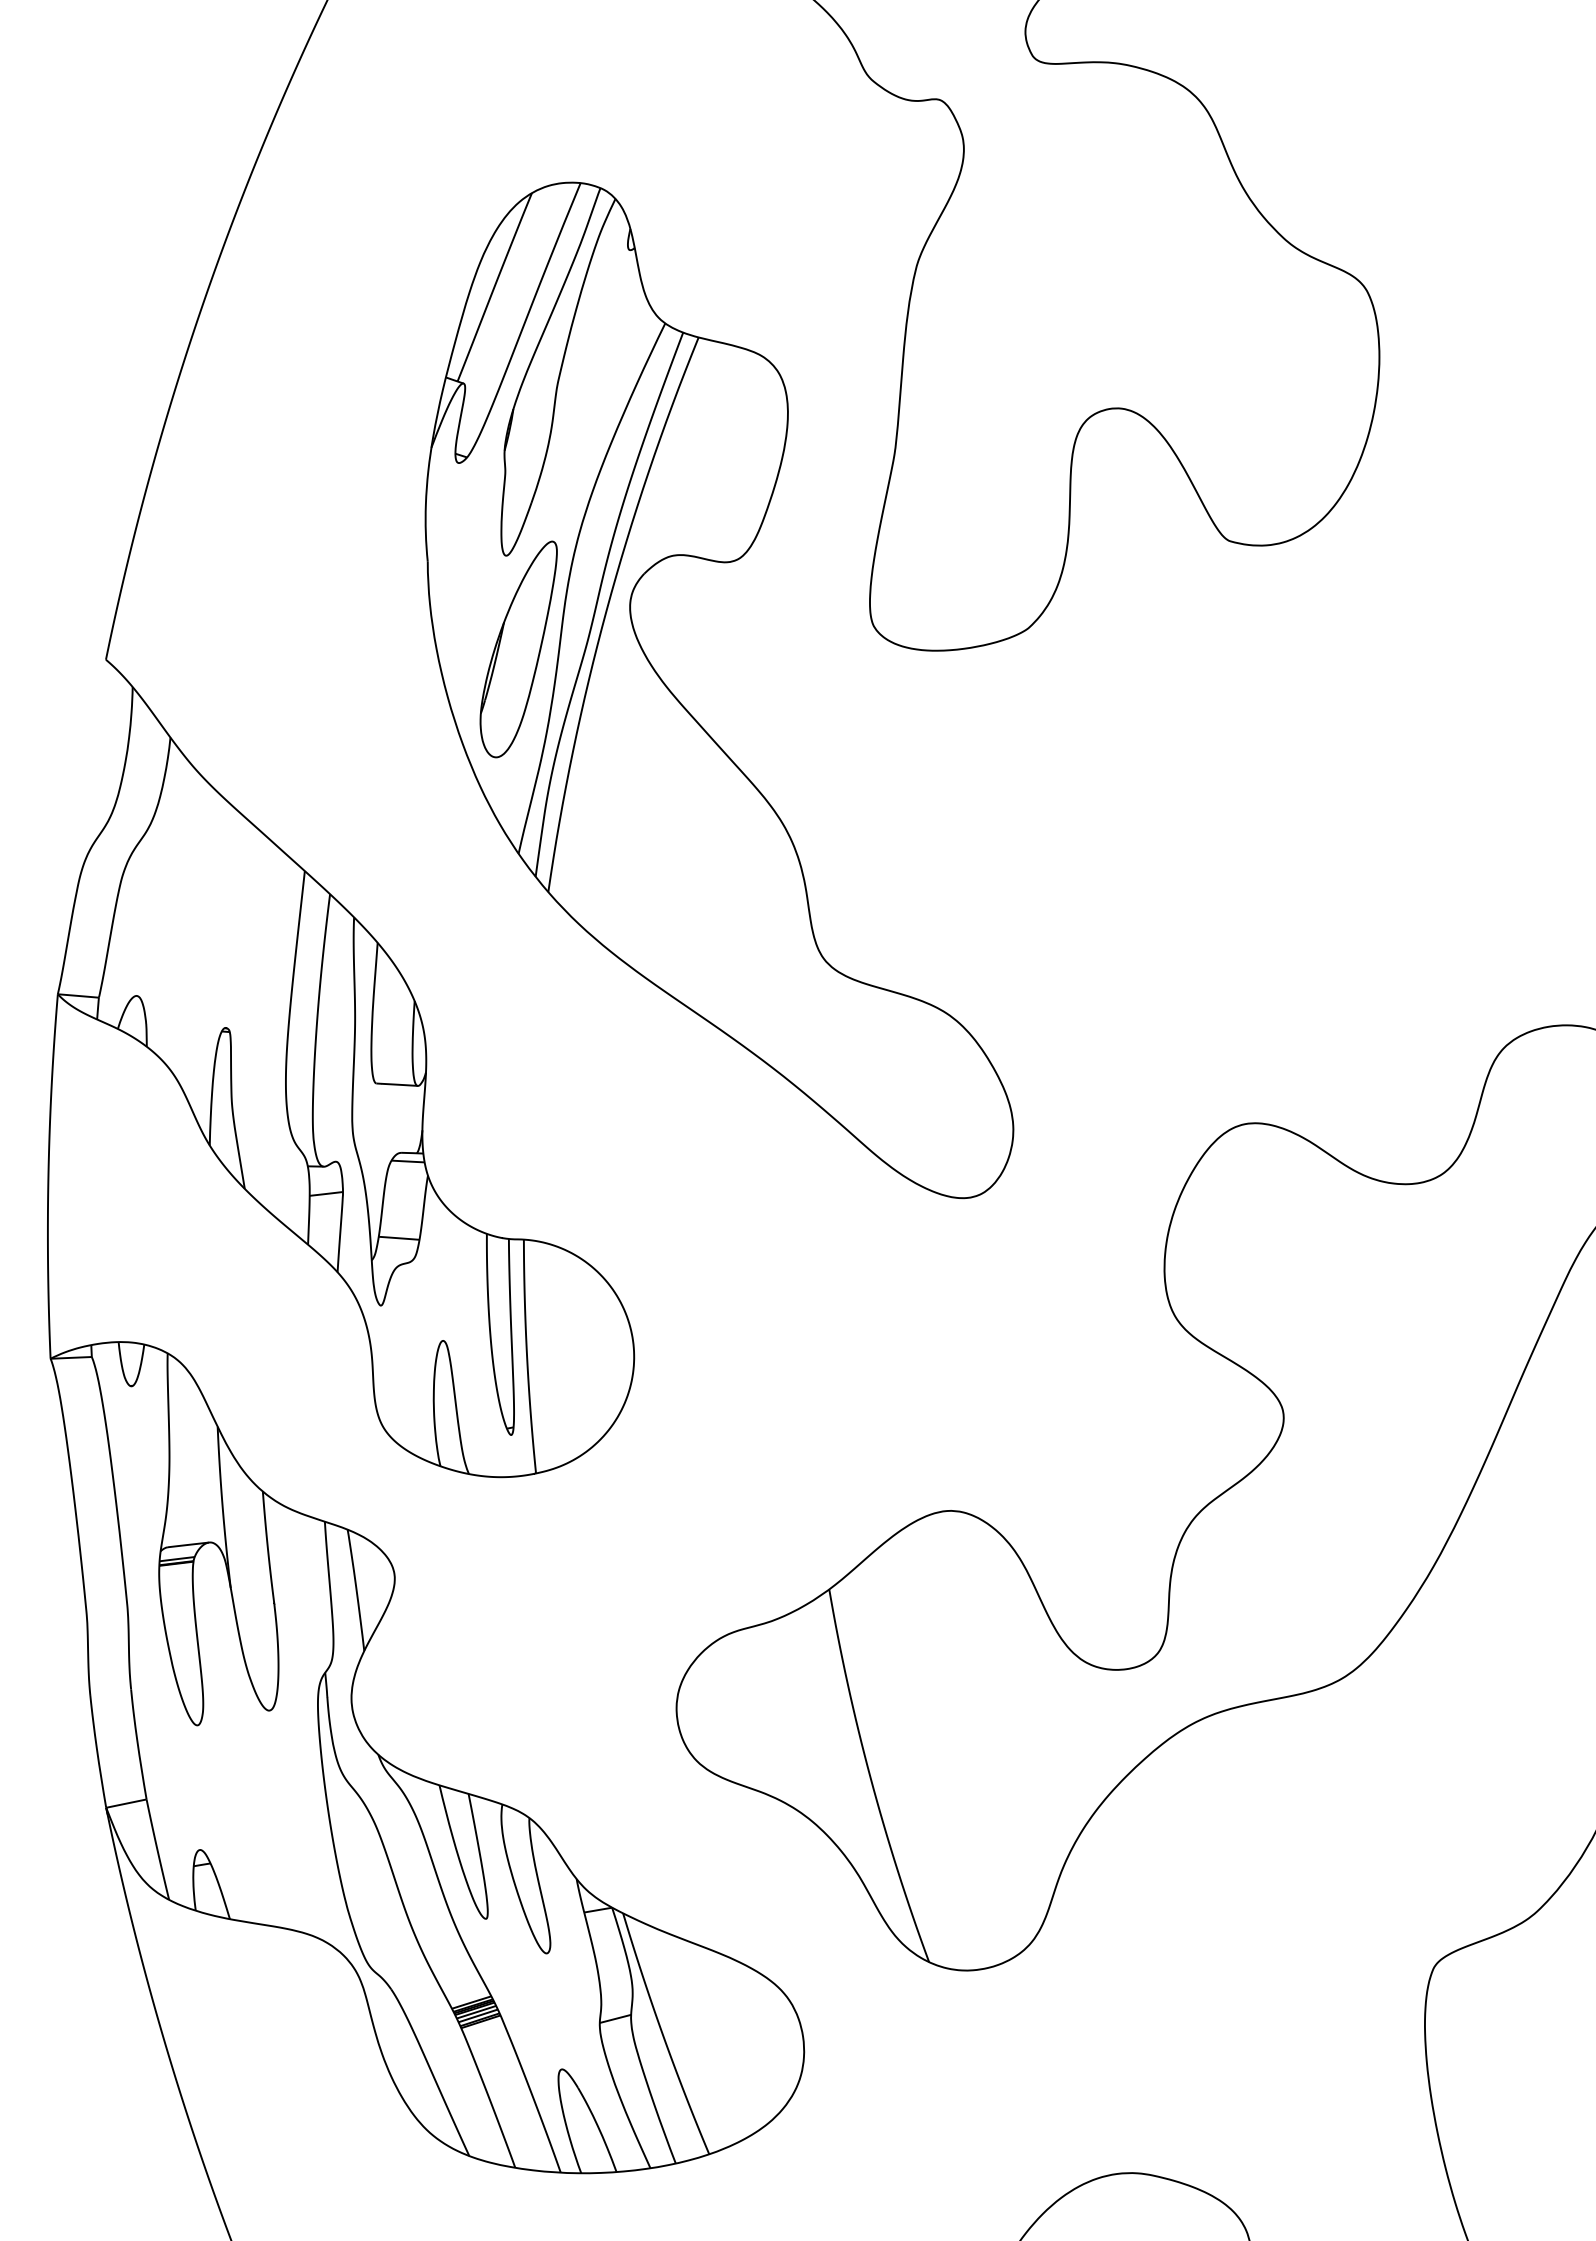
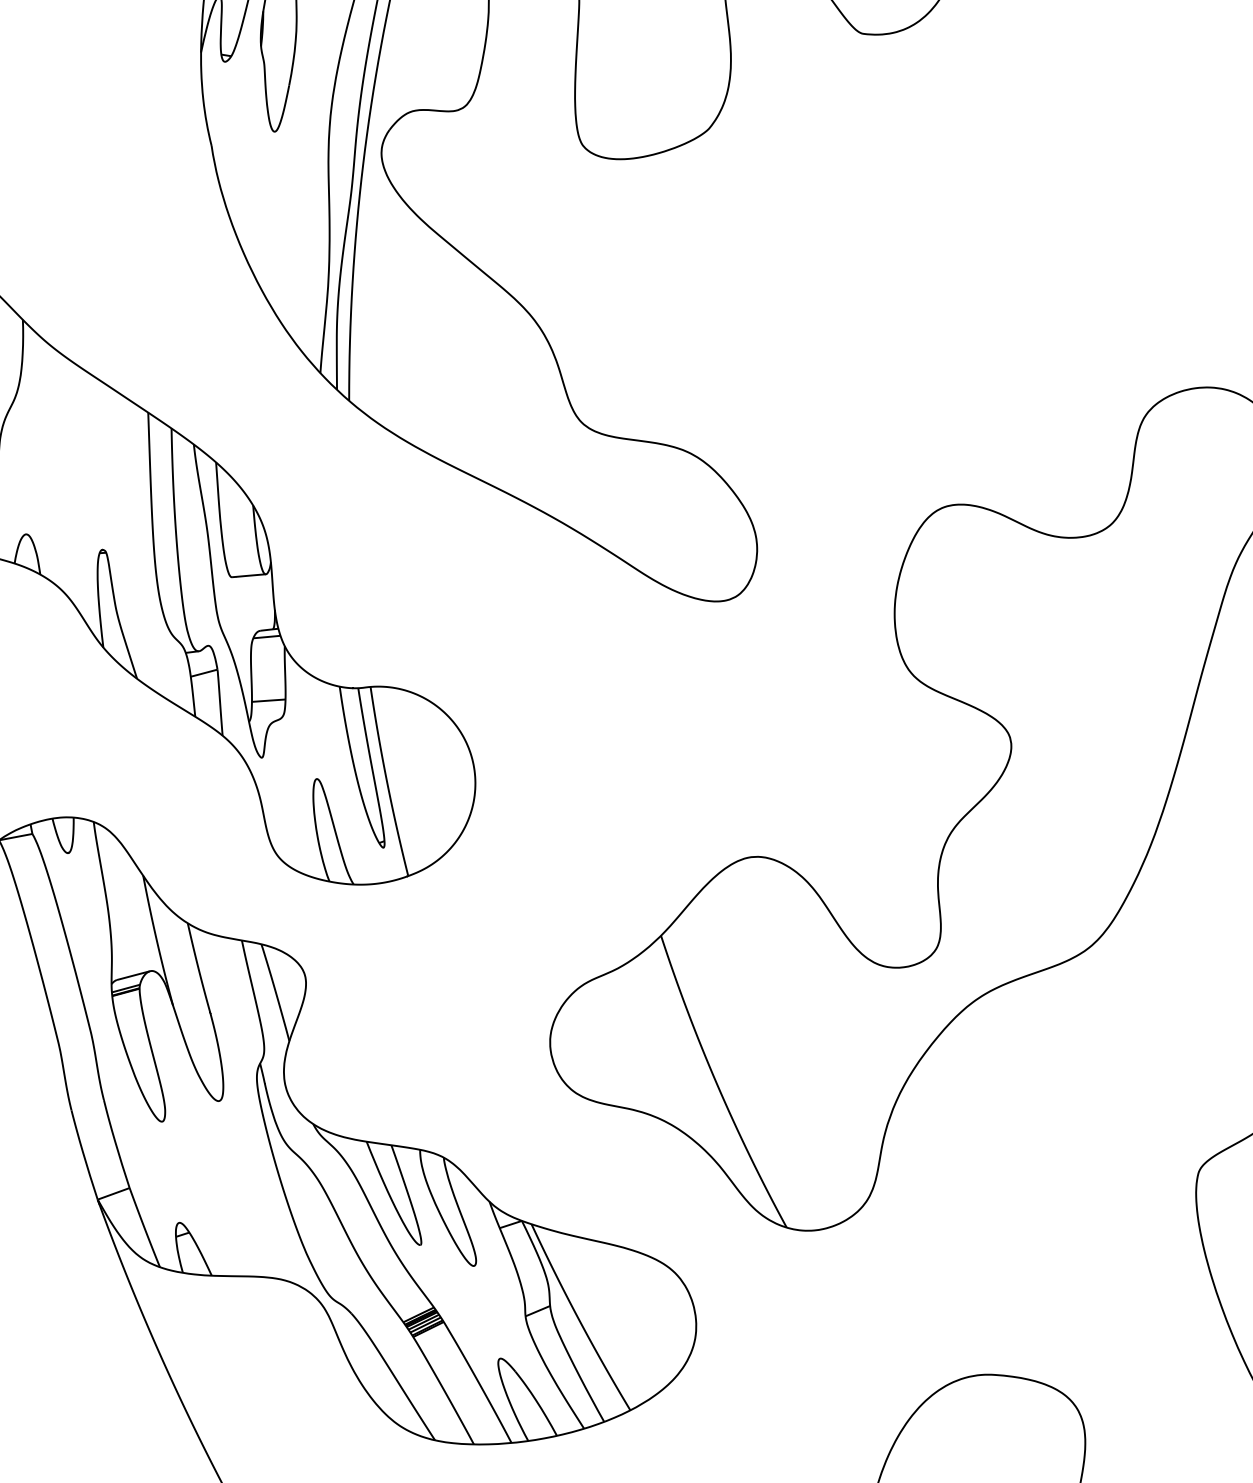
part: (518, 649) -> (296, 206), removed

